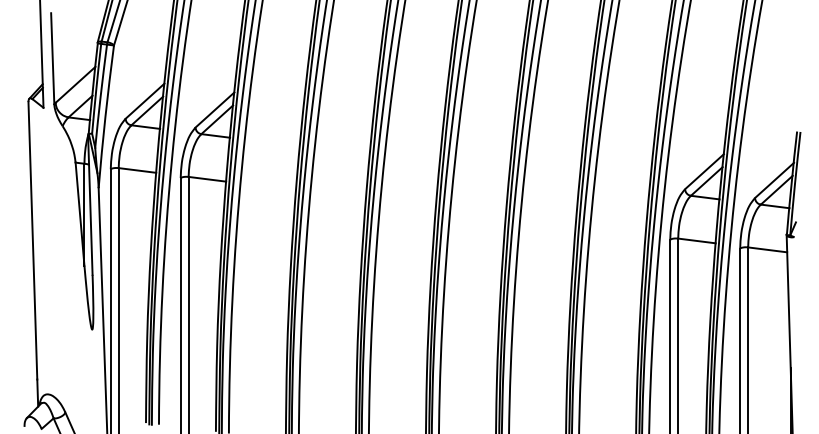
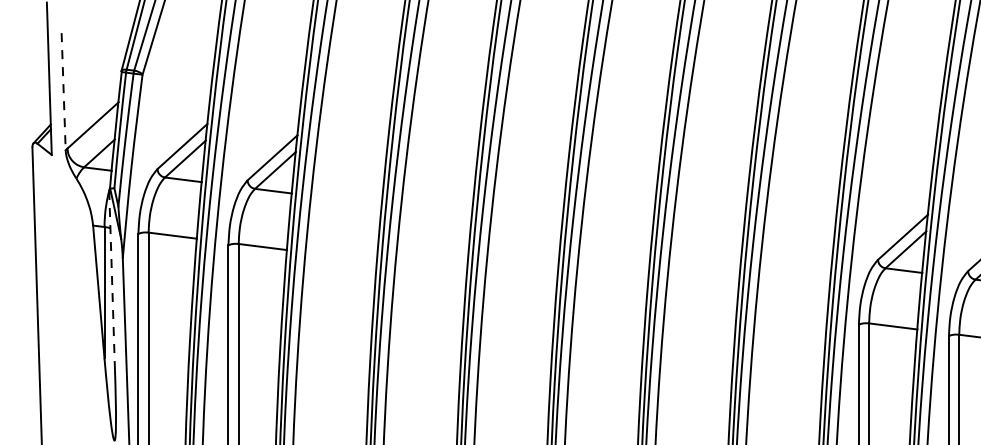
line: (52, 59) -> (63, 92), solid -> dashed
line: (90, 206) -> (112, 282), solid -> dashed

